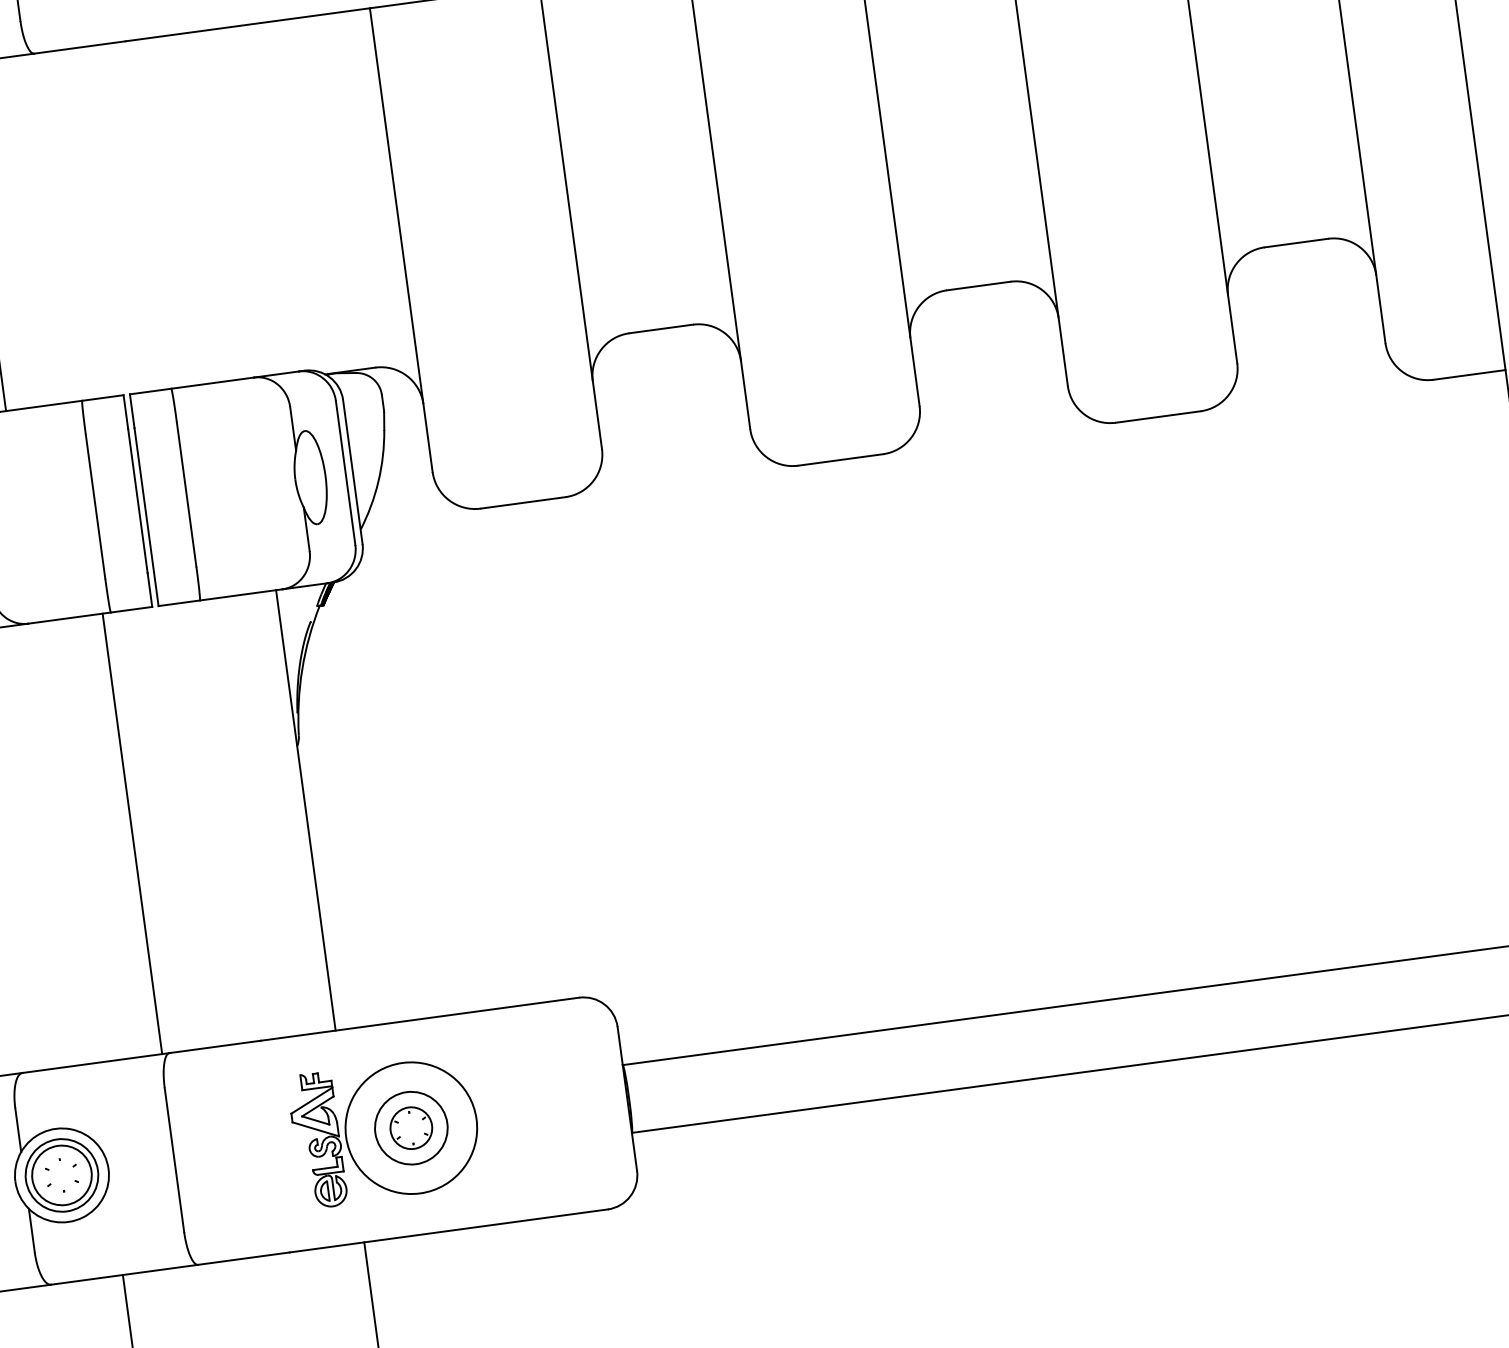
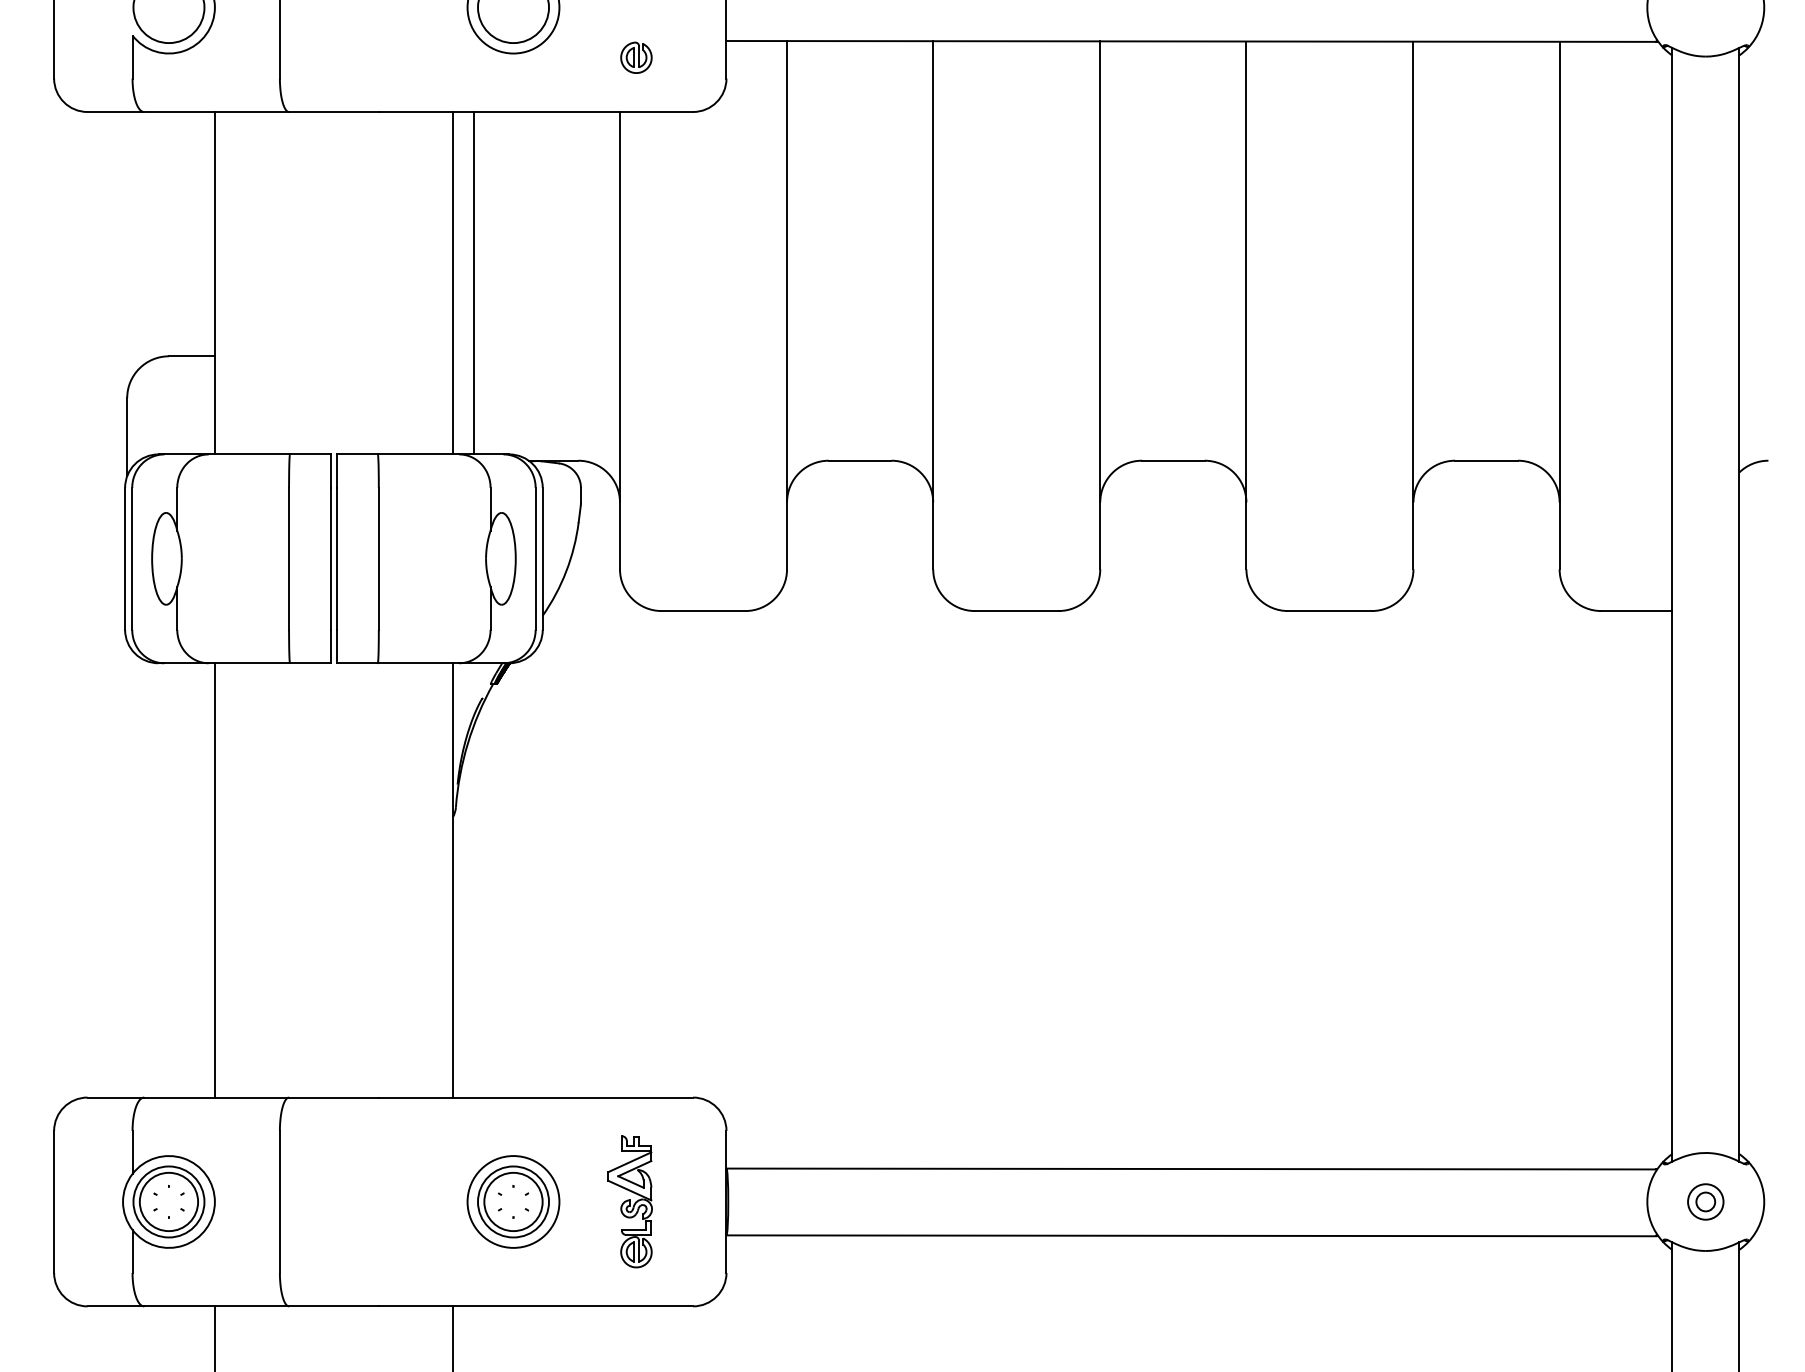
line: (244, 202) -> (473, 283), added
line: (223, 205) -> (452, 283), added
line: (132, 834) -> (214, 880), moved
circle: (411, 1127) -> (513, 1201), size x0.71
circle: (411, 1127) -> (513, 1201), size x1.43
part: (316, 1140) -> (629, 1201), moved

